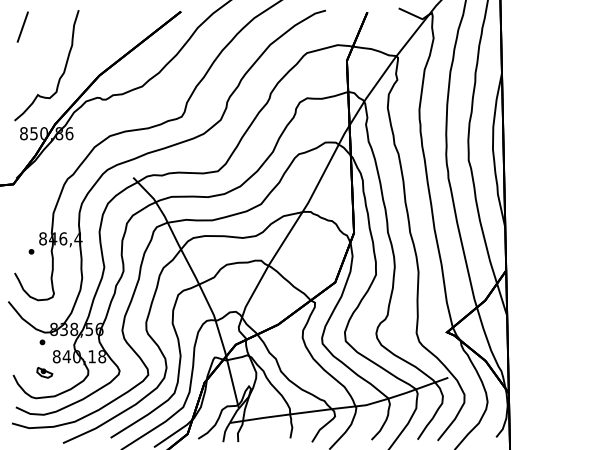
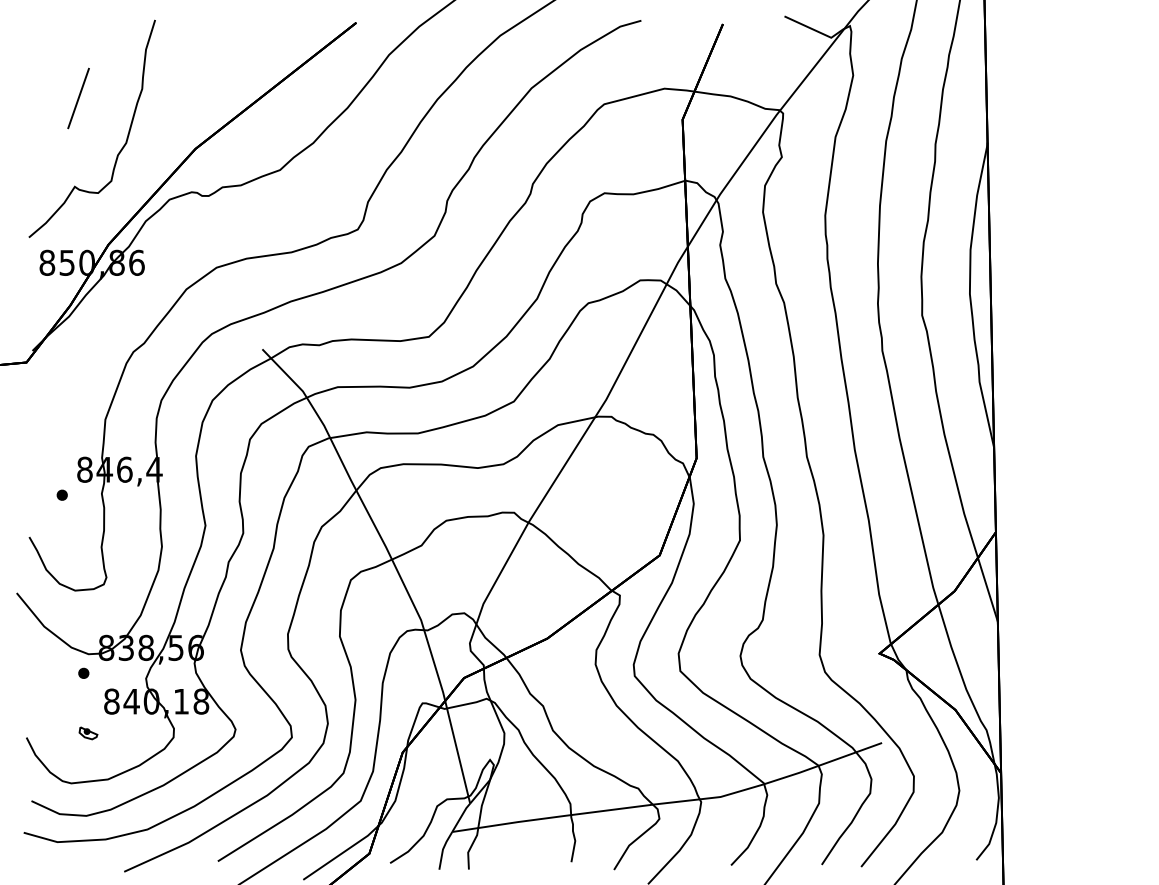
line: (22, 26) -> (77, 97), moved
part: (44, 372) -> (87, 732), size x0.6

